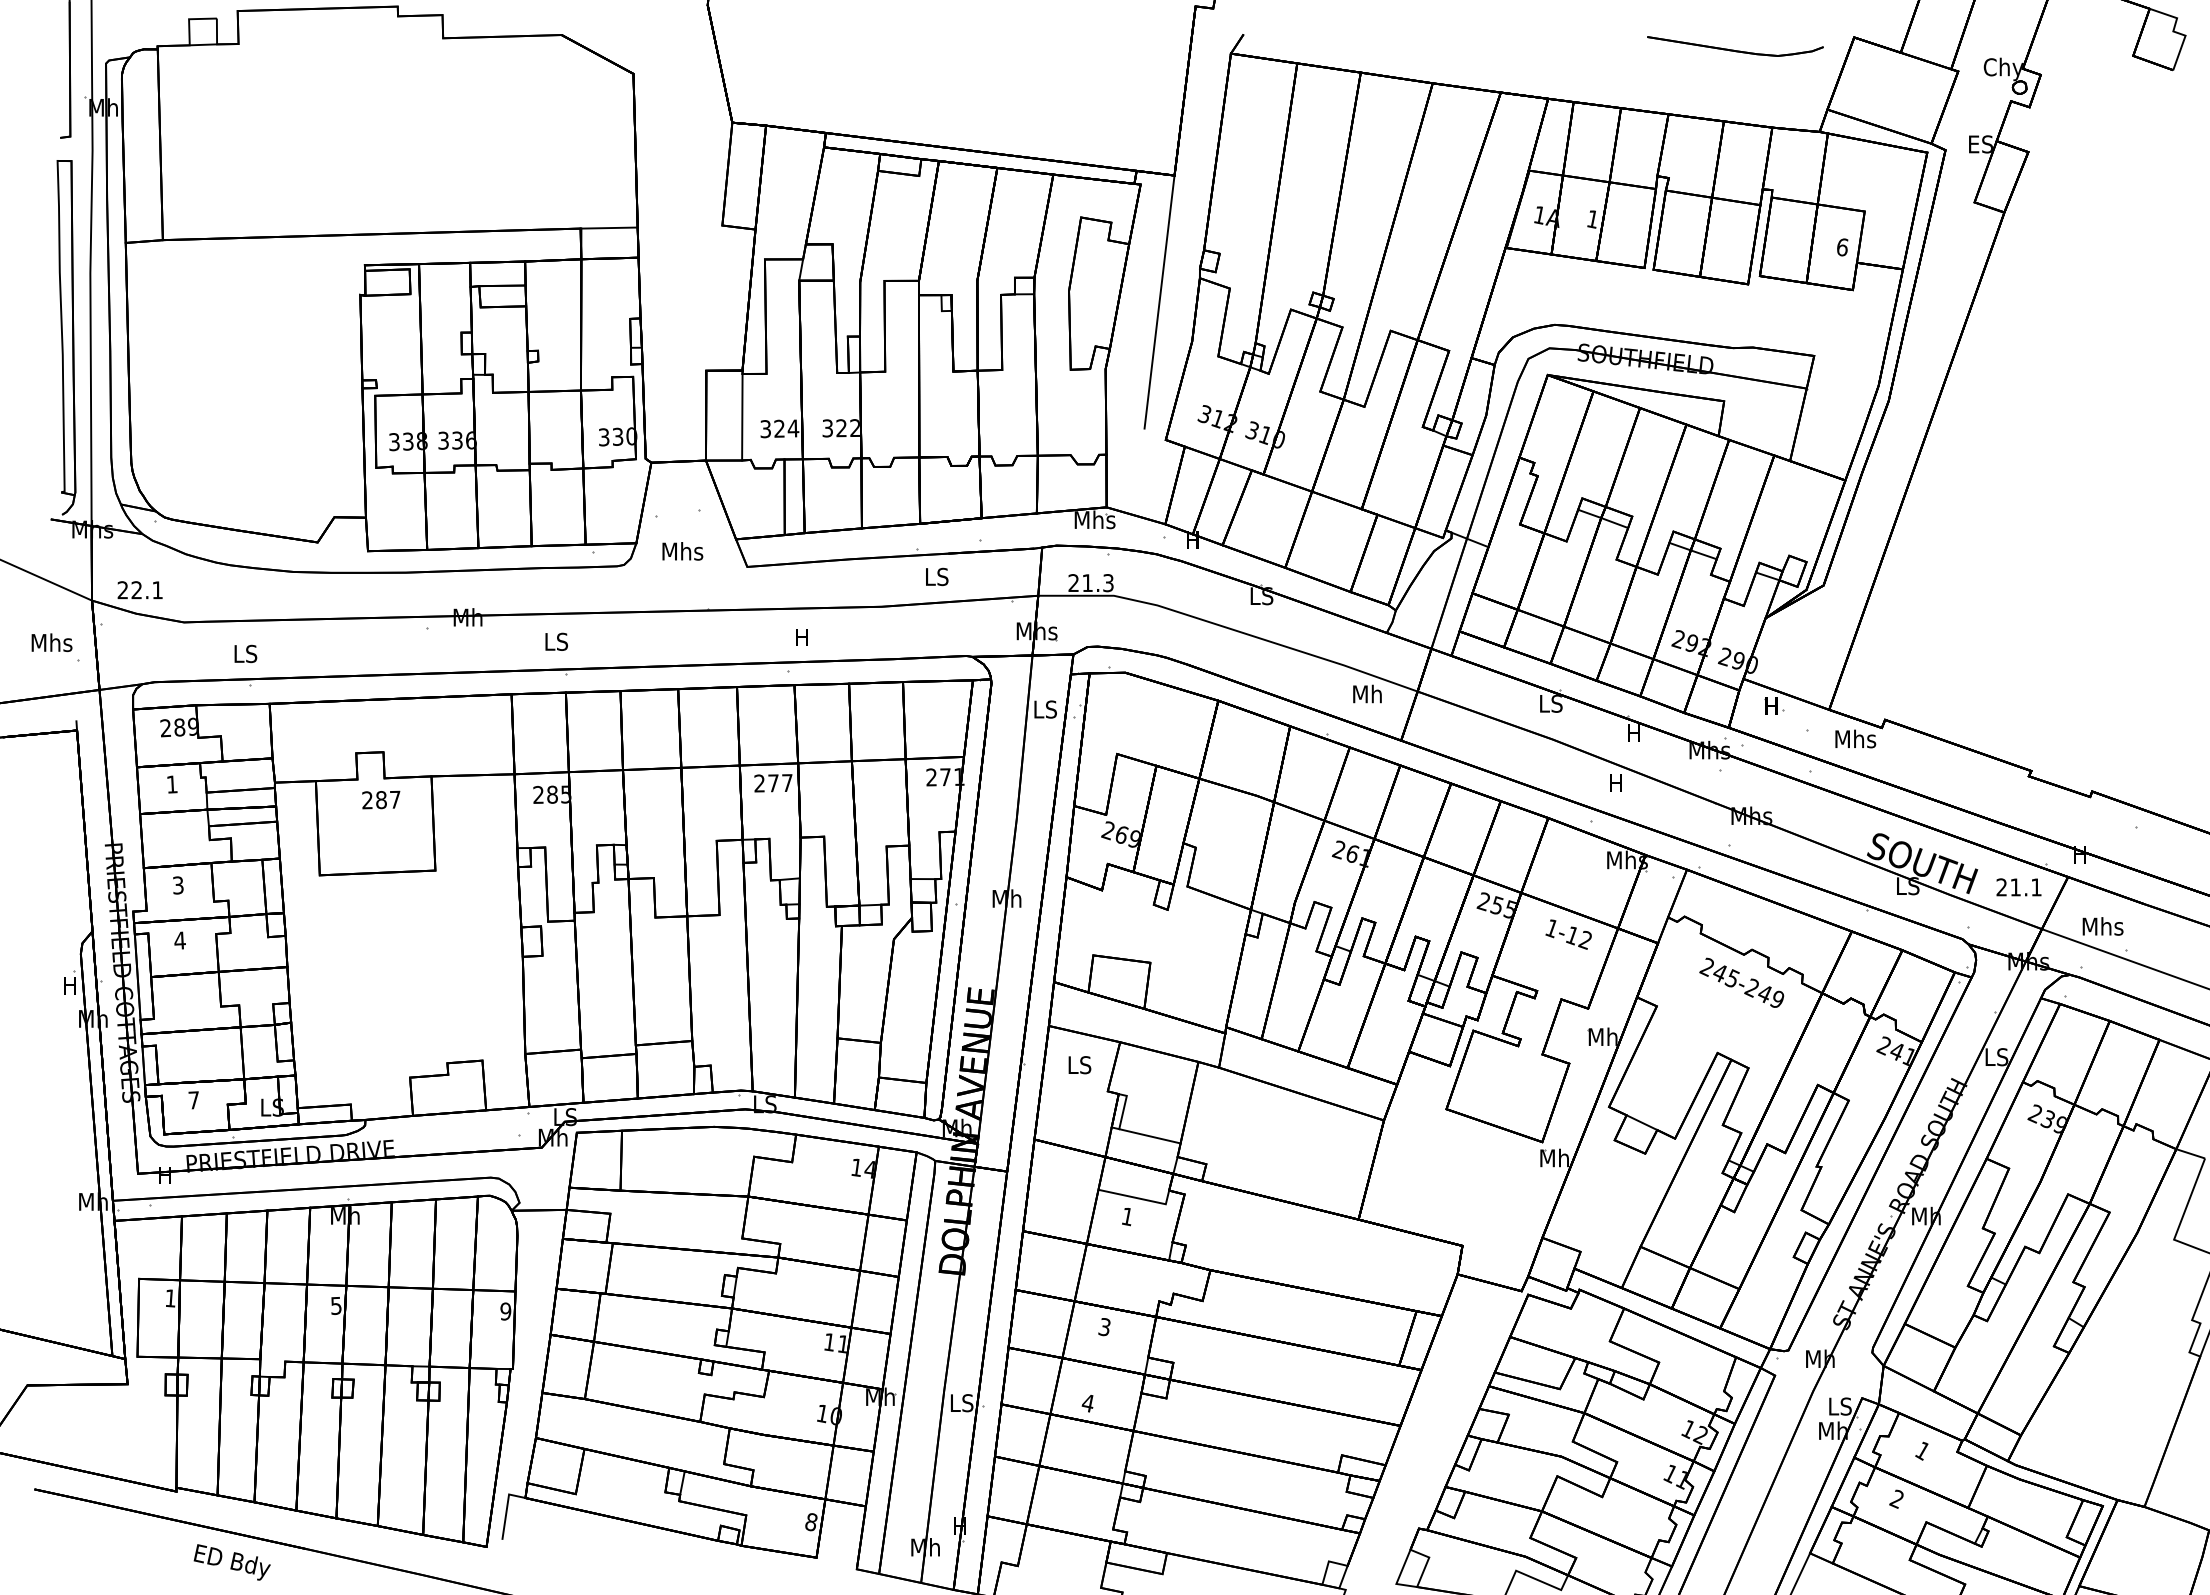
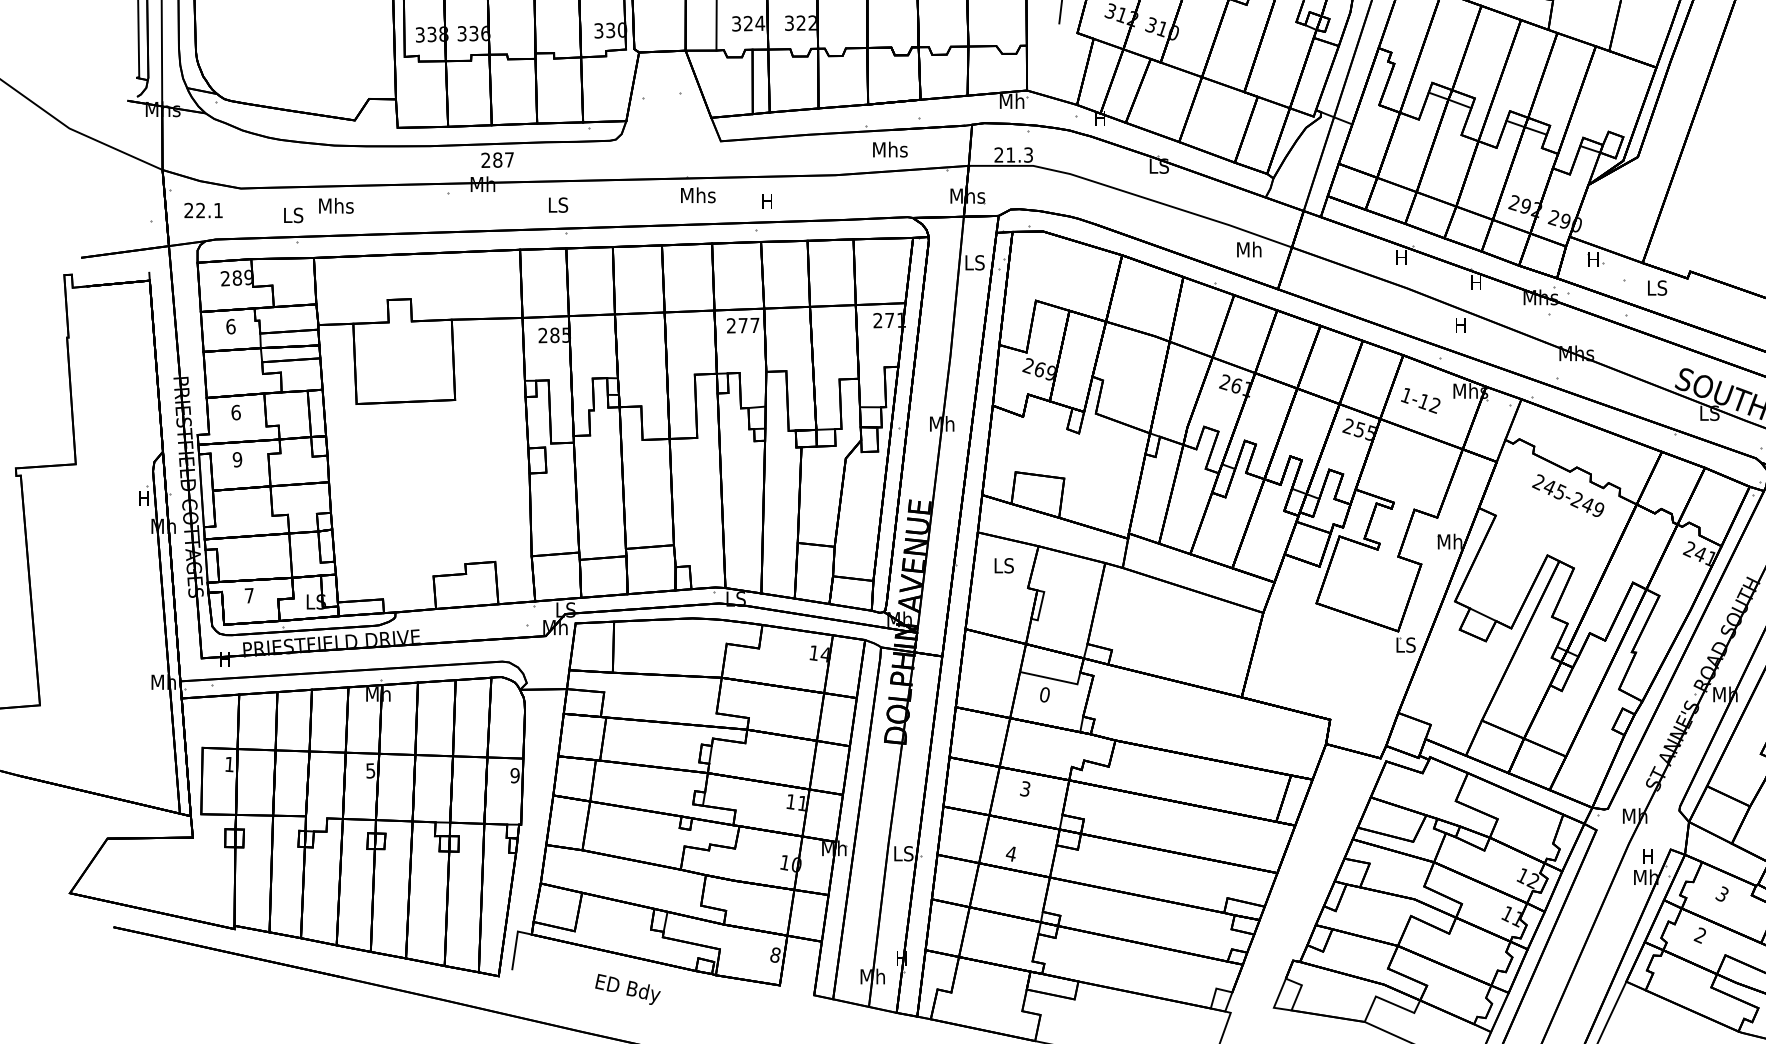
text: (1110, 522) -> (1030, 103), Mhs -> Mh
text: (682, 551) -> (698, 195), moved
text: (947, 576) -> (891, 149), LS -> Mhs
text: (139, 589) -> (203, 209), moved
text: (51, 642) -> (335, 205), moved
text: (1551, 703) -> (1406, 257), LS -> H
text: (1856, 738) -> (1665, 287), Mhs -> LS
text: (171, 784) -> (230, 326), 1 -> 6
text: (381, 799) -> (497, 159), moved
text: (178, 885) -> (236, 412), 3 -> 6
text: (1568, 934) -> (1420, 400), moved
text: (179, 940) -> (237, 459), 4 -> 9
line: (1149, 1136) -> (1063, 626), removed
text: (1555, 1157) -> (1409, 644), Mh -> LS
text: (1127, 1216) -> (1044, 694), 1 -> 0
text: (1840, 1406) -> (1652, 856), LS -> H
text: (1922, 1450) -> (1722, 894), 1 -> 3
text: (231, 1562) -> (627, 989), moved

